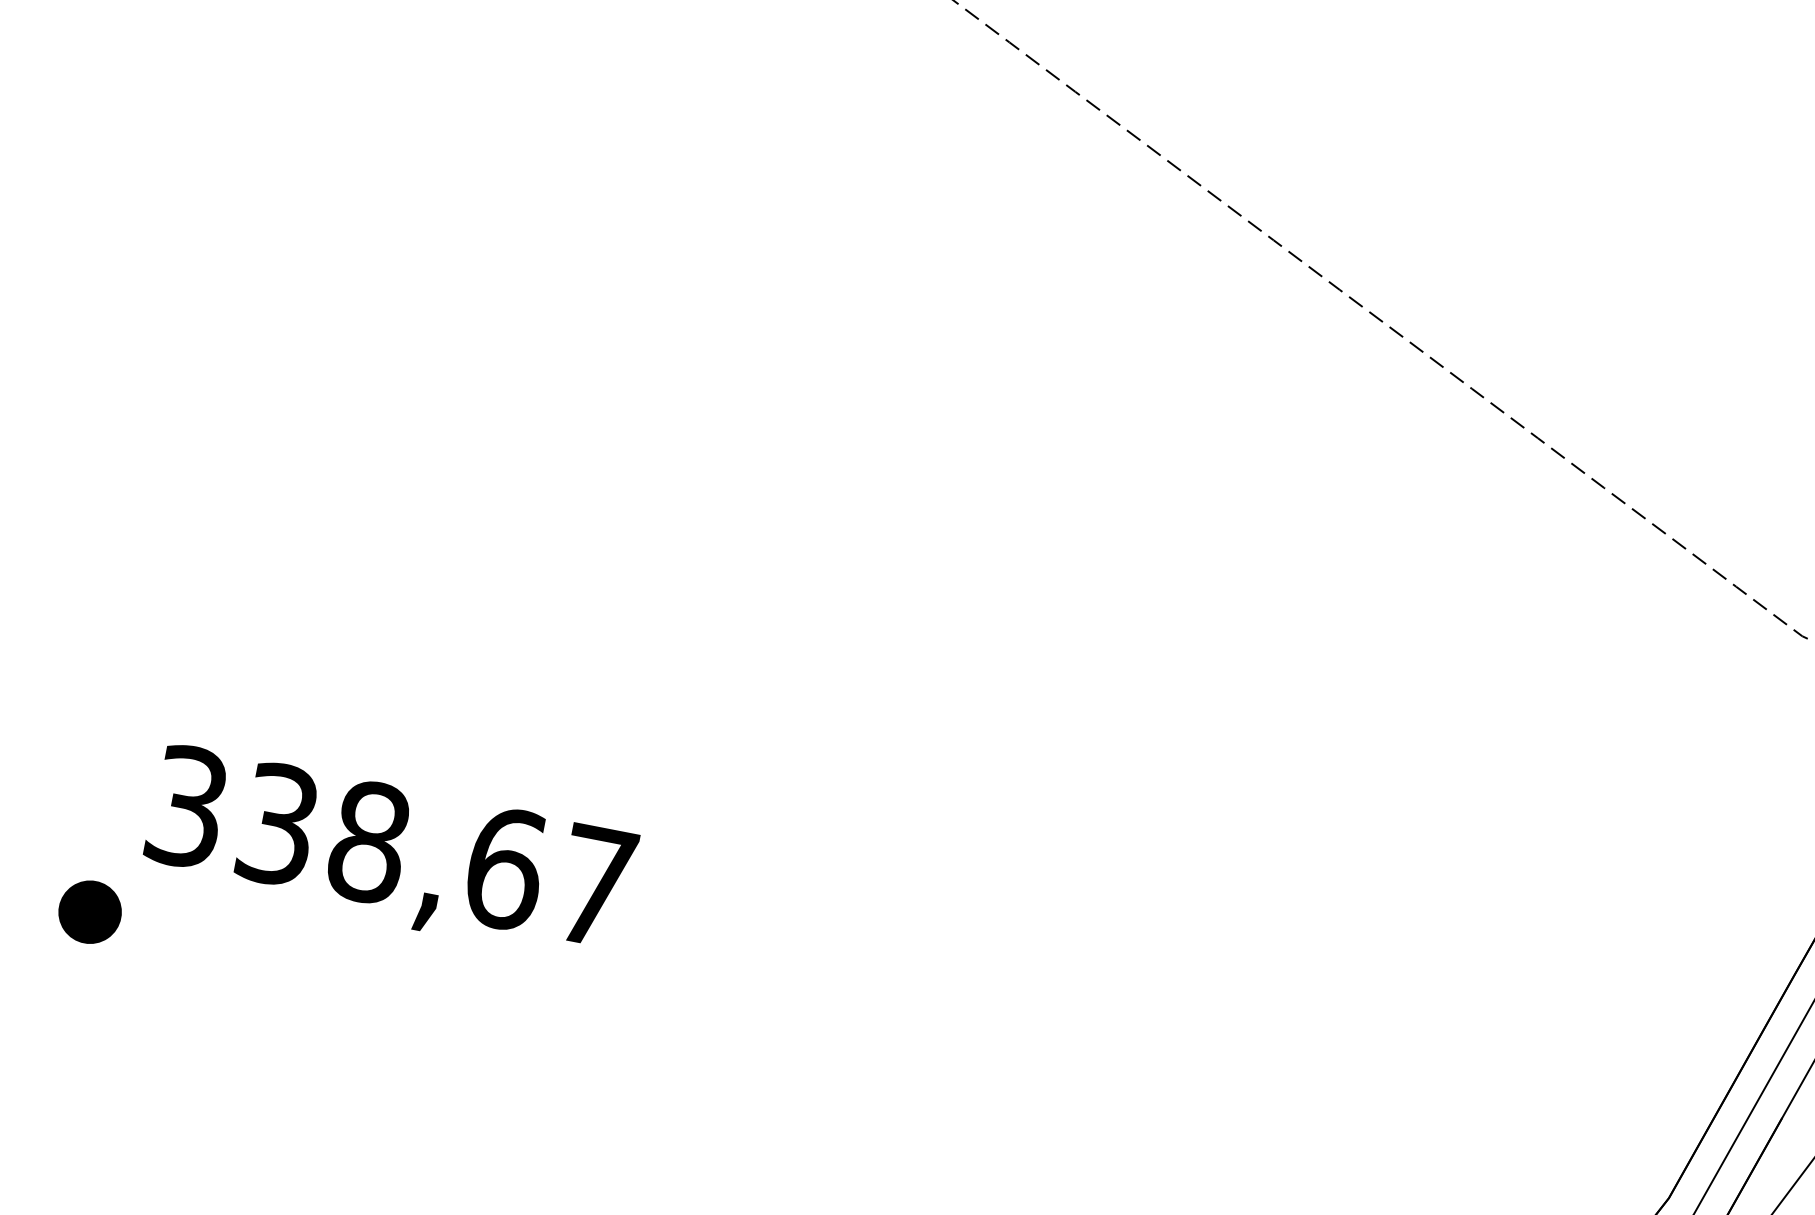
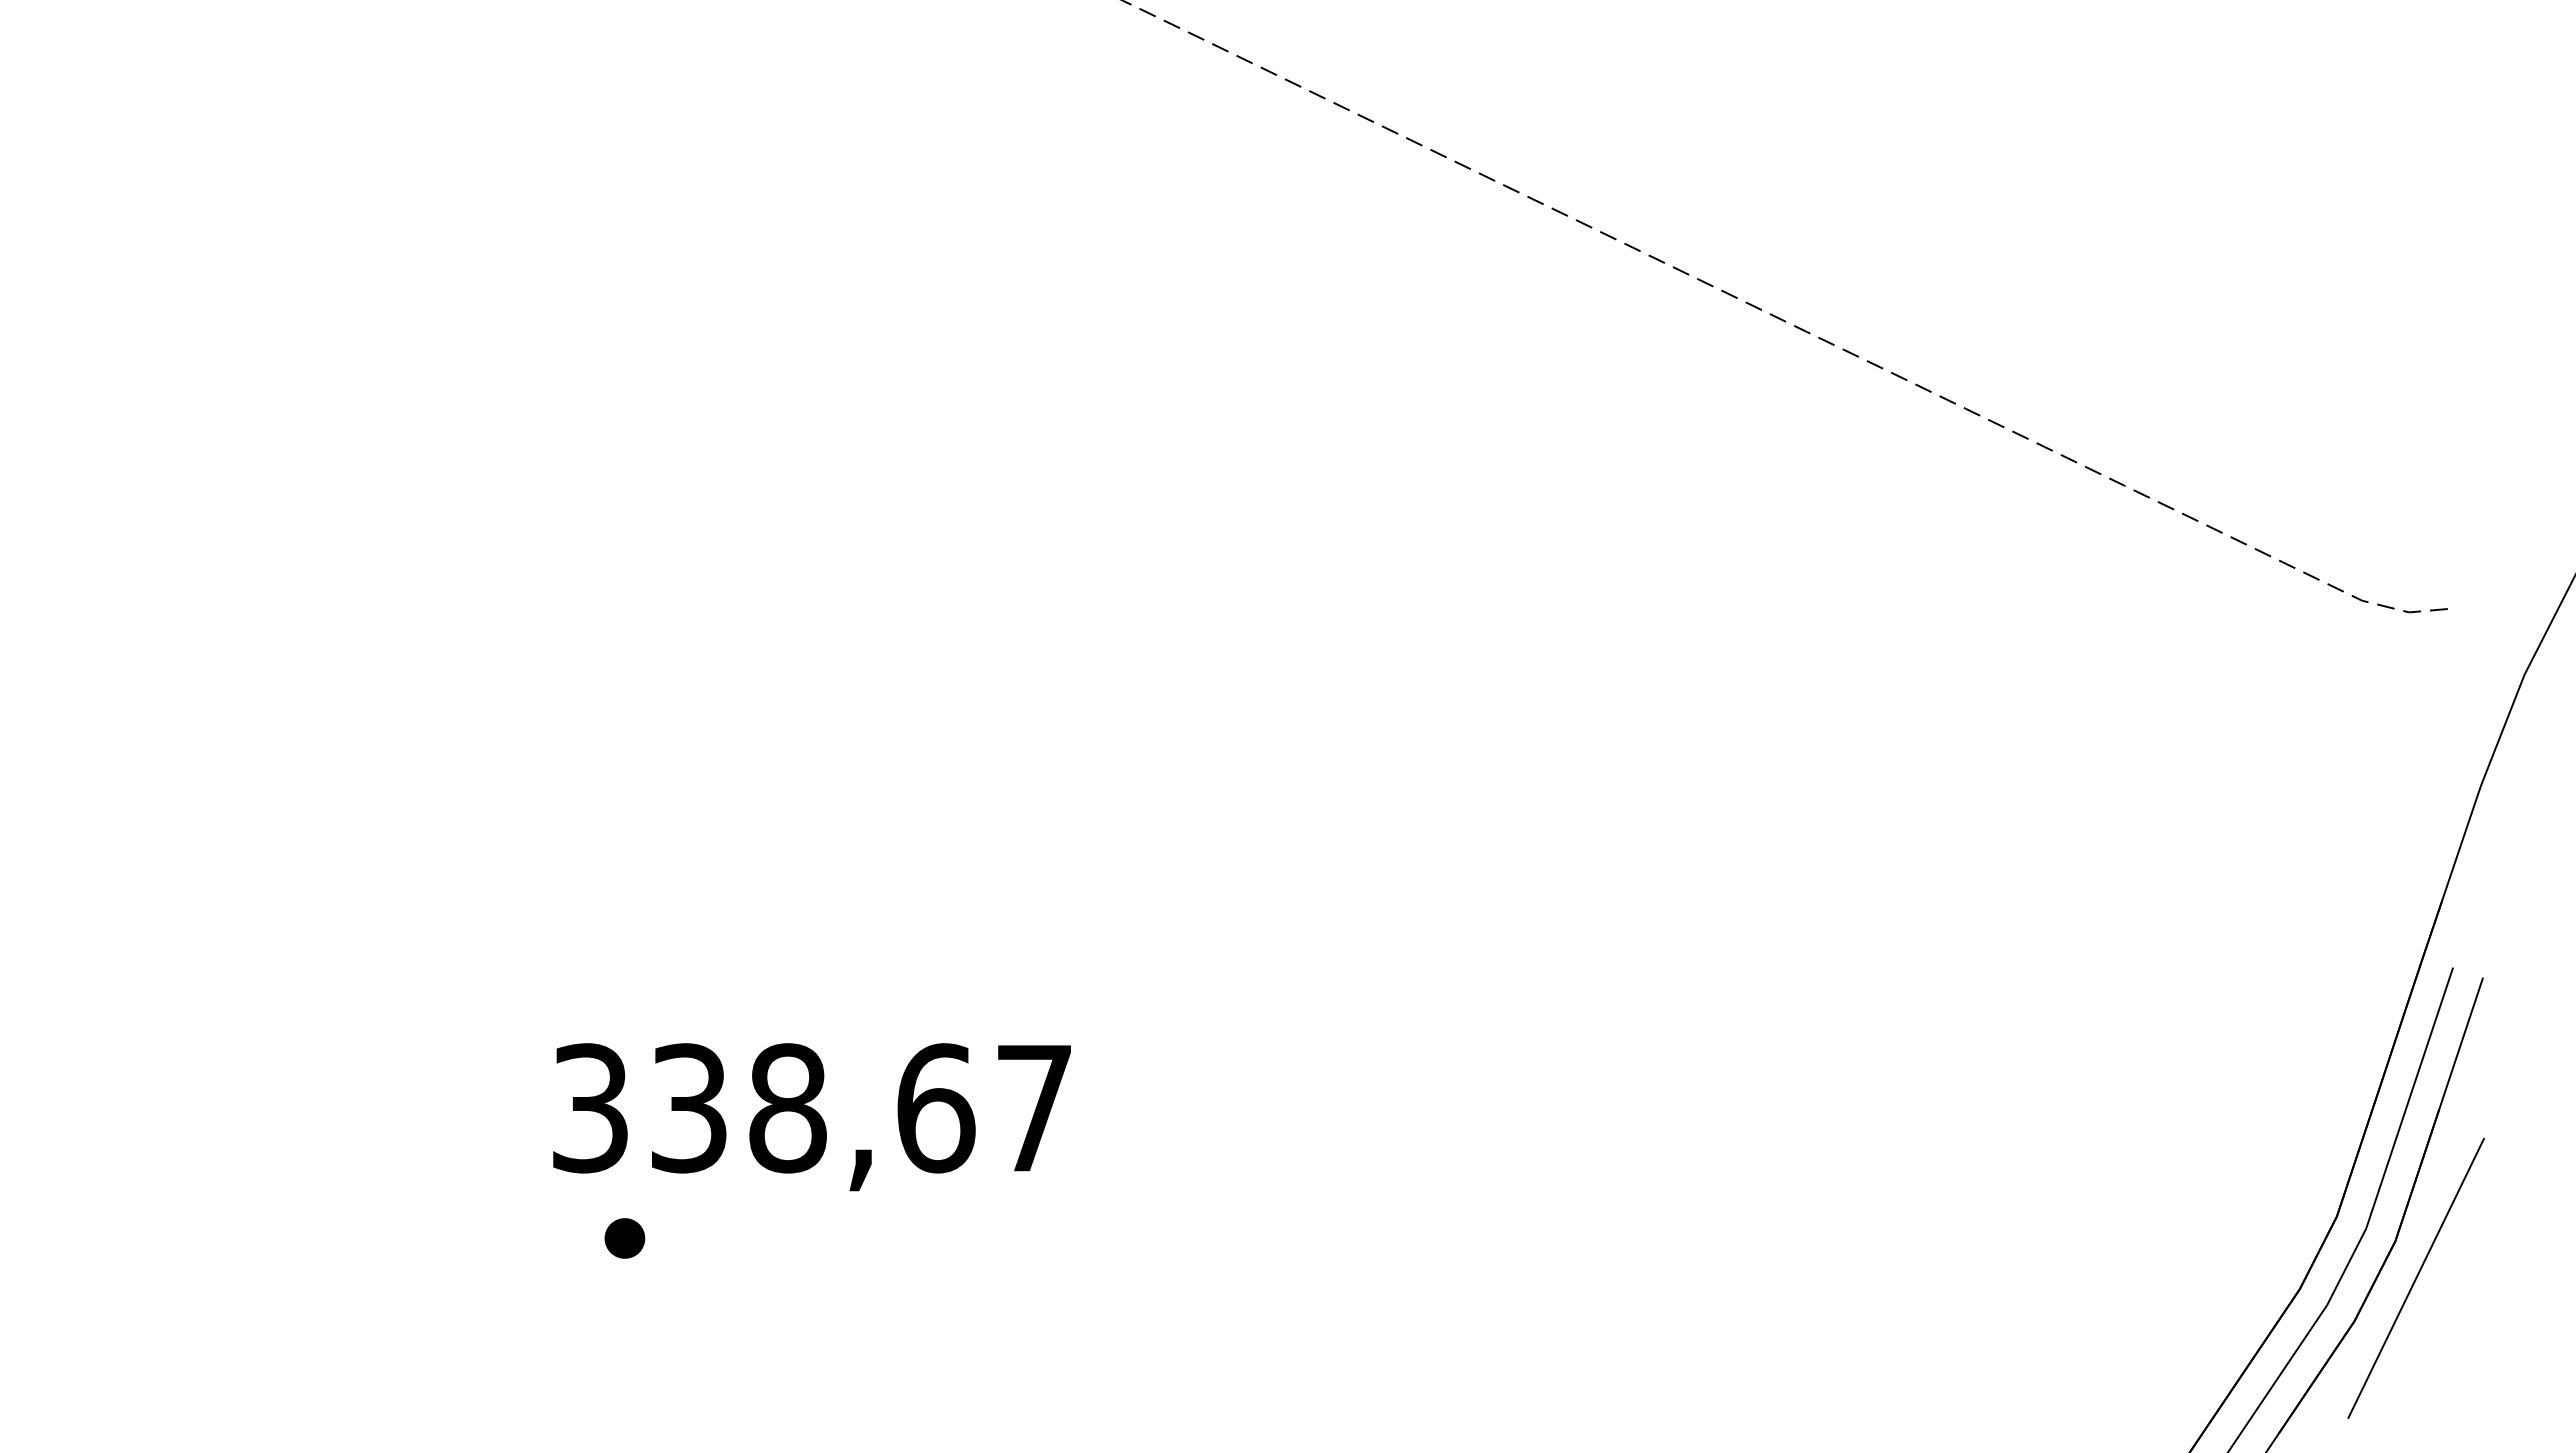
text: (389, 854) -> (811, 1117), moved
part: (89, 912) -> (624, 1238), size x0.6

